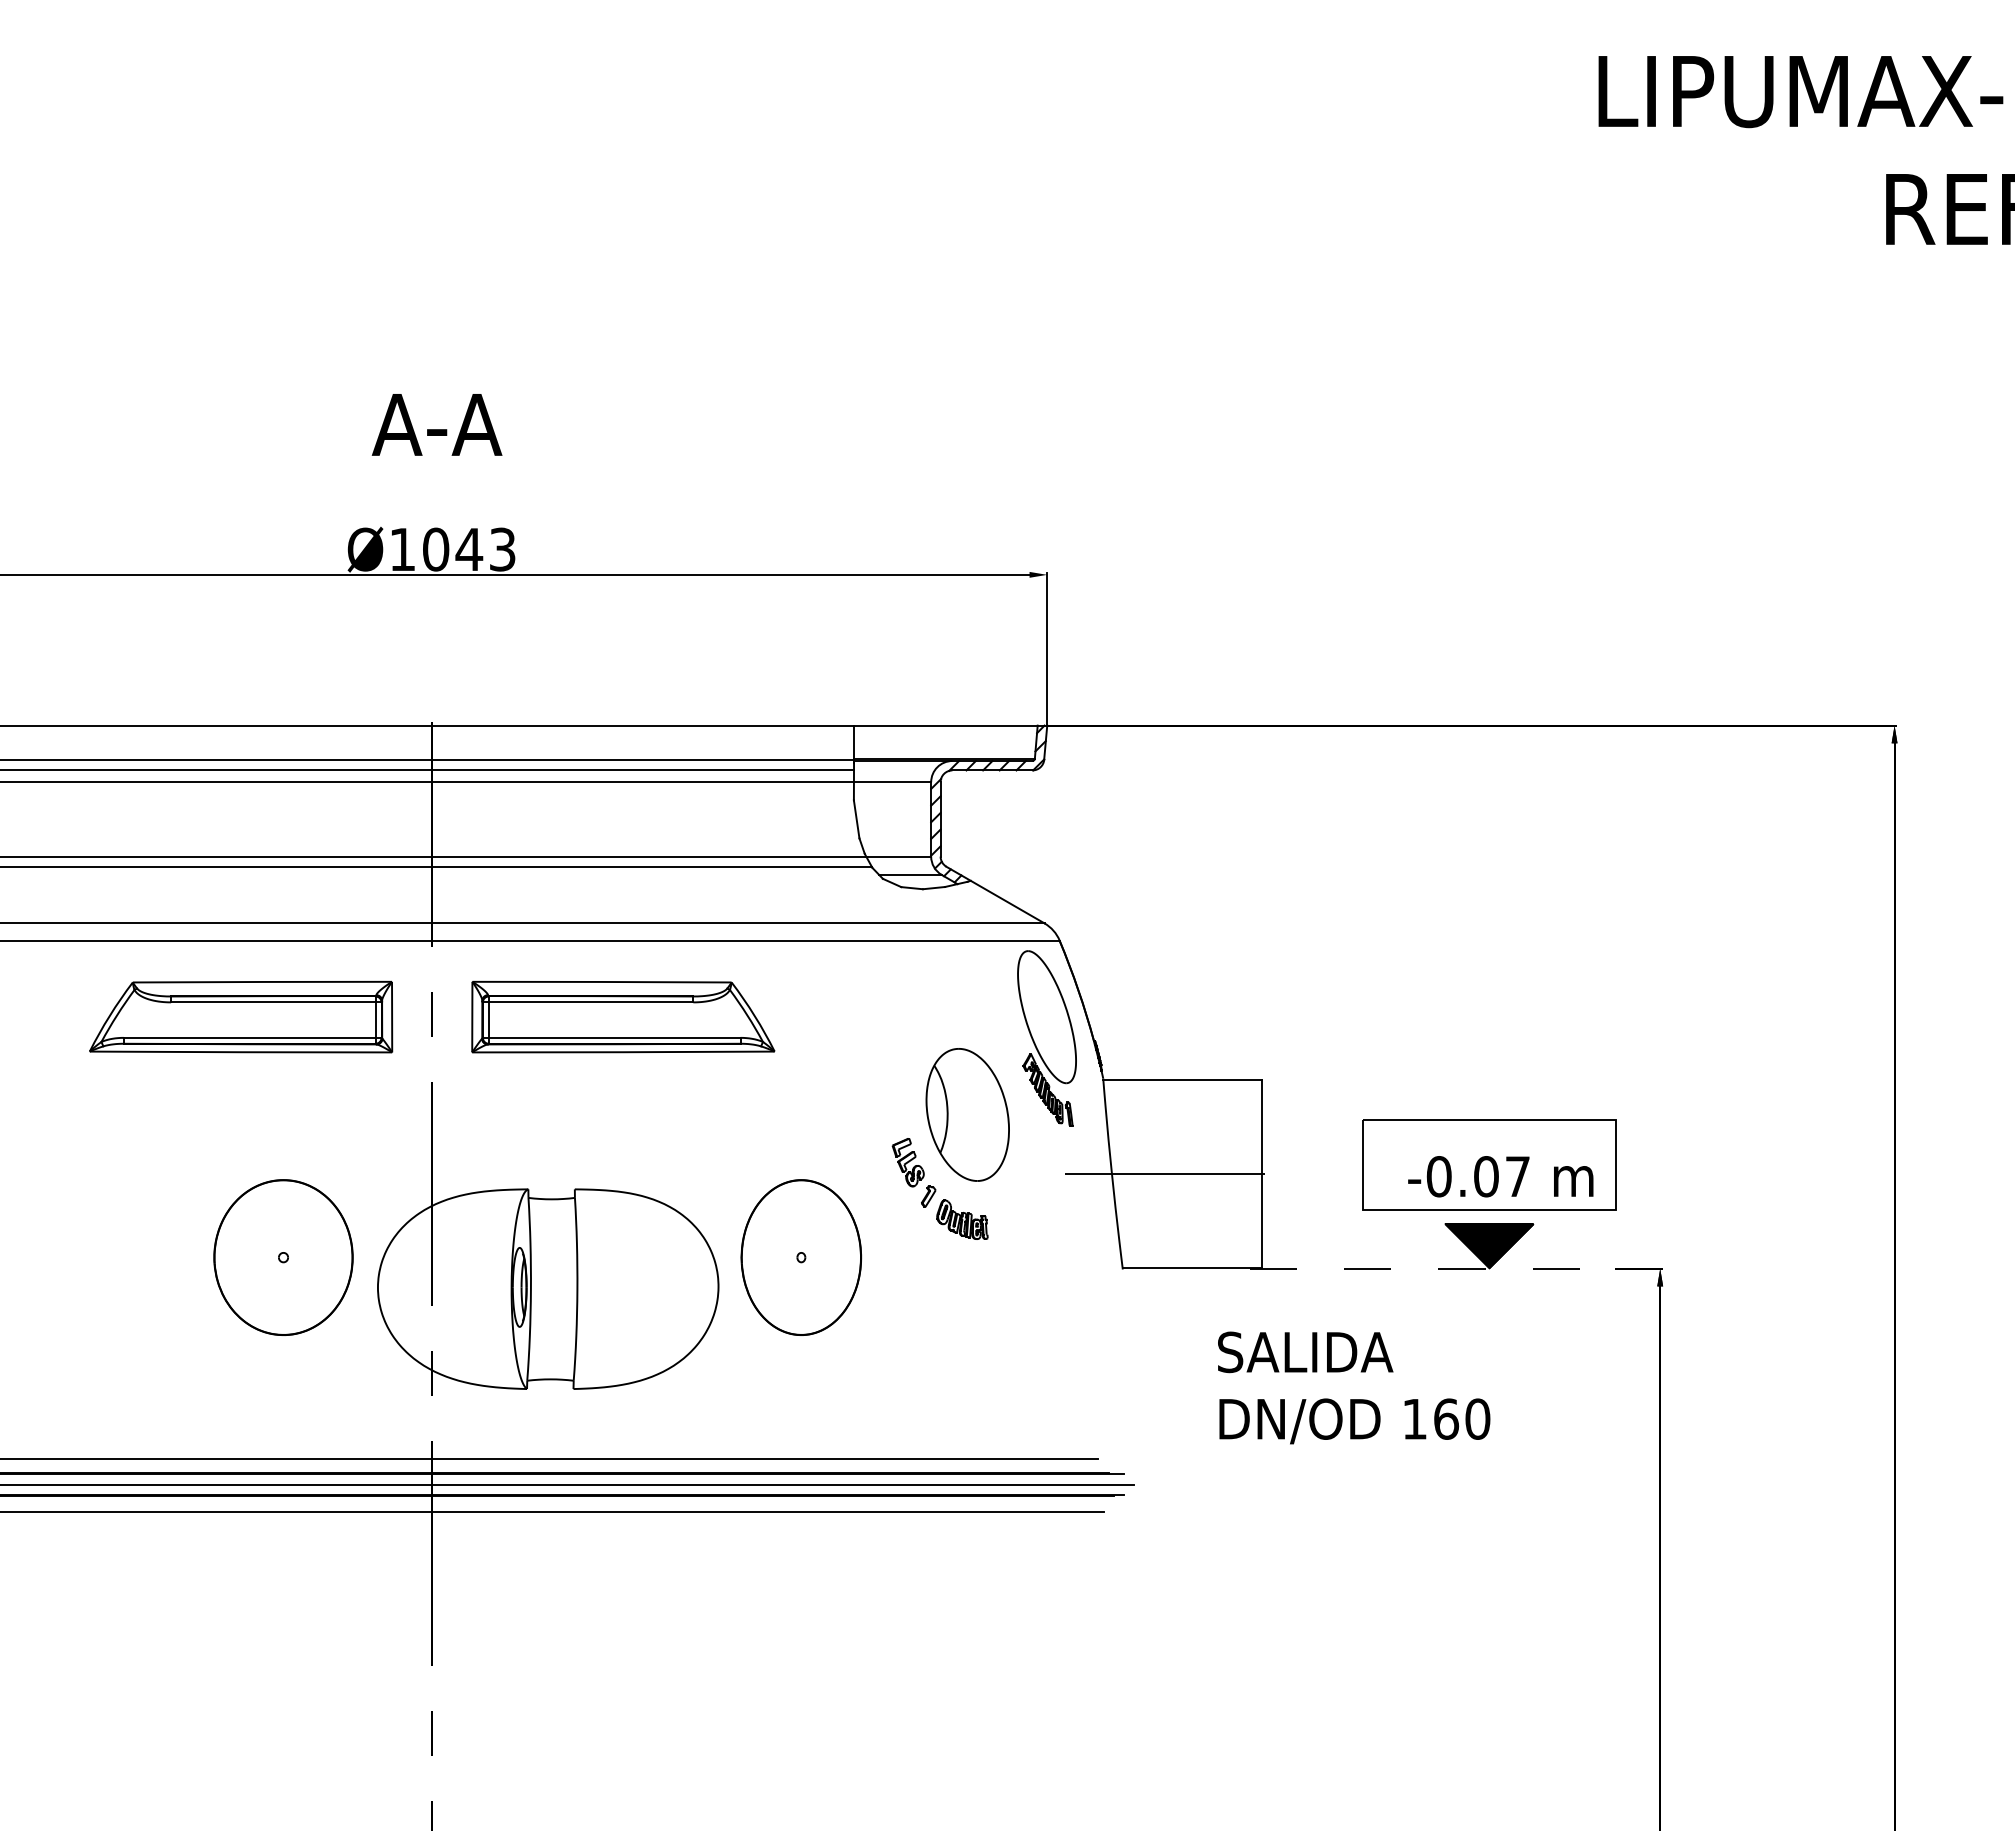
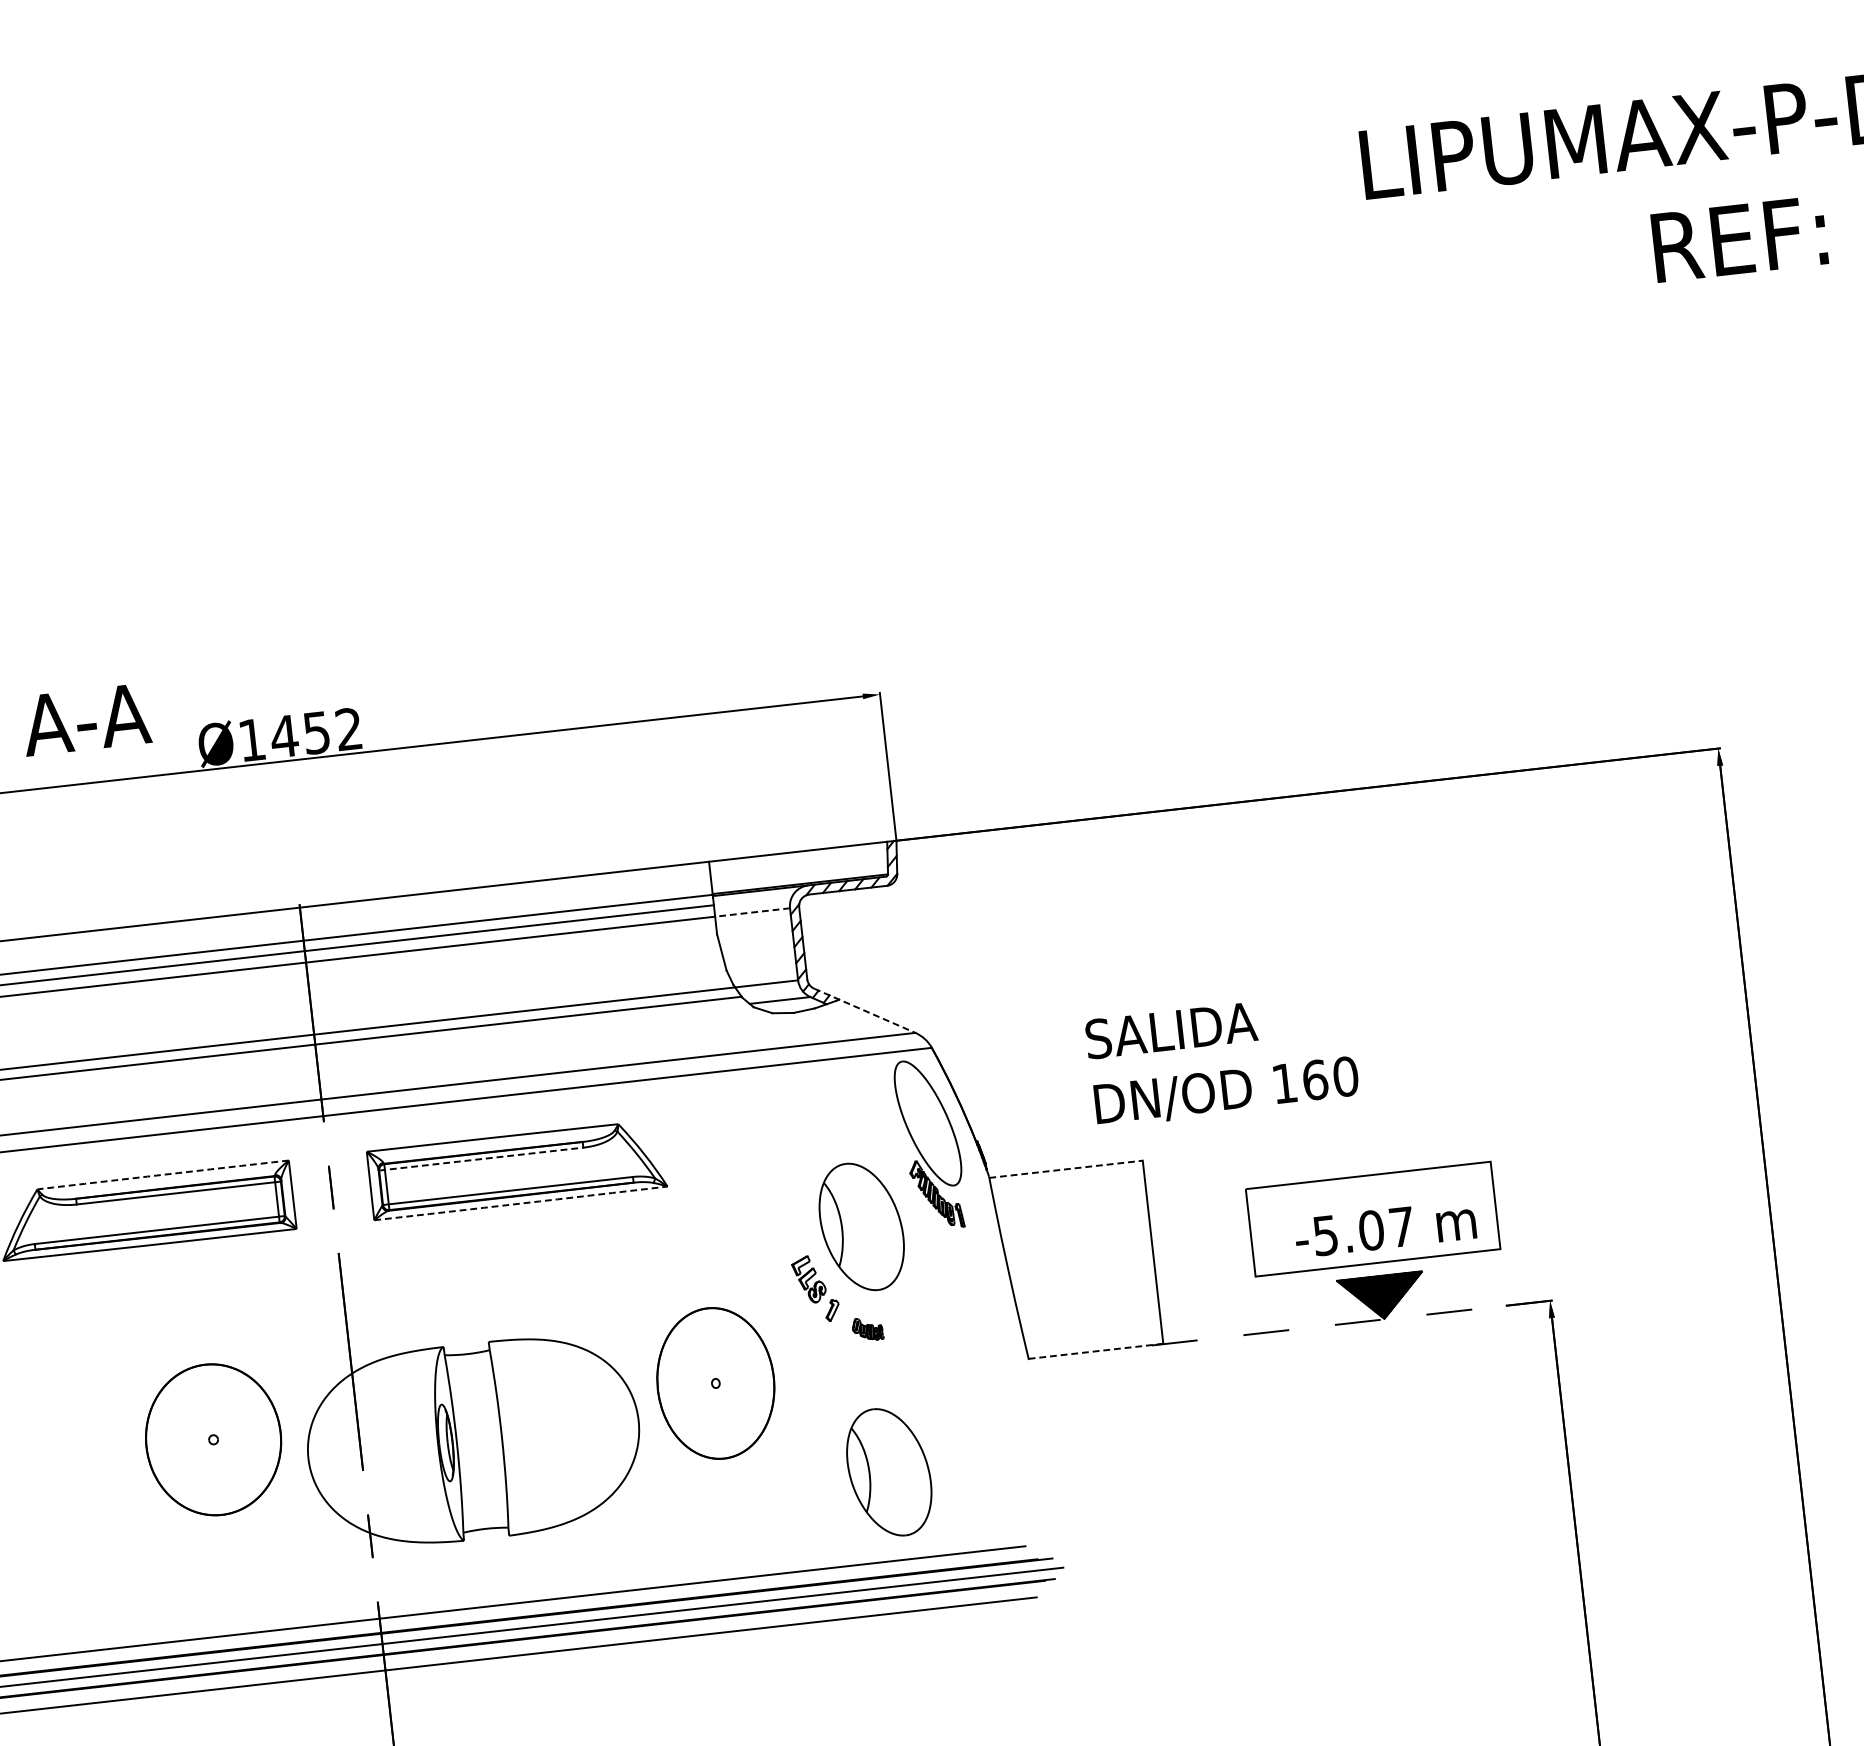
text: (436, 424) -> (85, 719), moved
text: (468, 549) -> (315, 732), Ø1043 -> Ø1452
line: (892, 782) -> (752, 912), solid -> dashed
line: (995, 895) -> (864, 1011), solid -> dashed
arc: (262, 982) -> (163, 1175), solid -> dashed
line: (588, 1002) -> (481, 1159), solid -> dashed
arc: (623, 1052) -> (521, 1203), solid -> dashed
line: (1182, 1079) -> (1066, 1169), solid -> dashed
line: (1165, 1173) -> (1059, 1262), removed
text: (1438, 1176) -> (1324, 1235), -0.07 -> -5.07
part: (962, 1219) -> (867, 1328), size x0.6
line: (1192, 1268) -> (1096, 1351), solid -> dashed
part: (967, 1367) -> (888, 1471), added
text: (1354, 1387) -> (1222, 1059), moved

